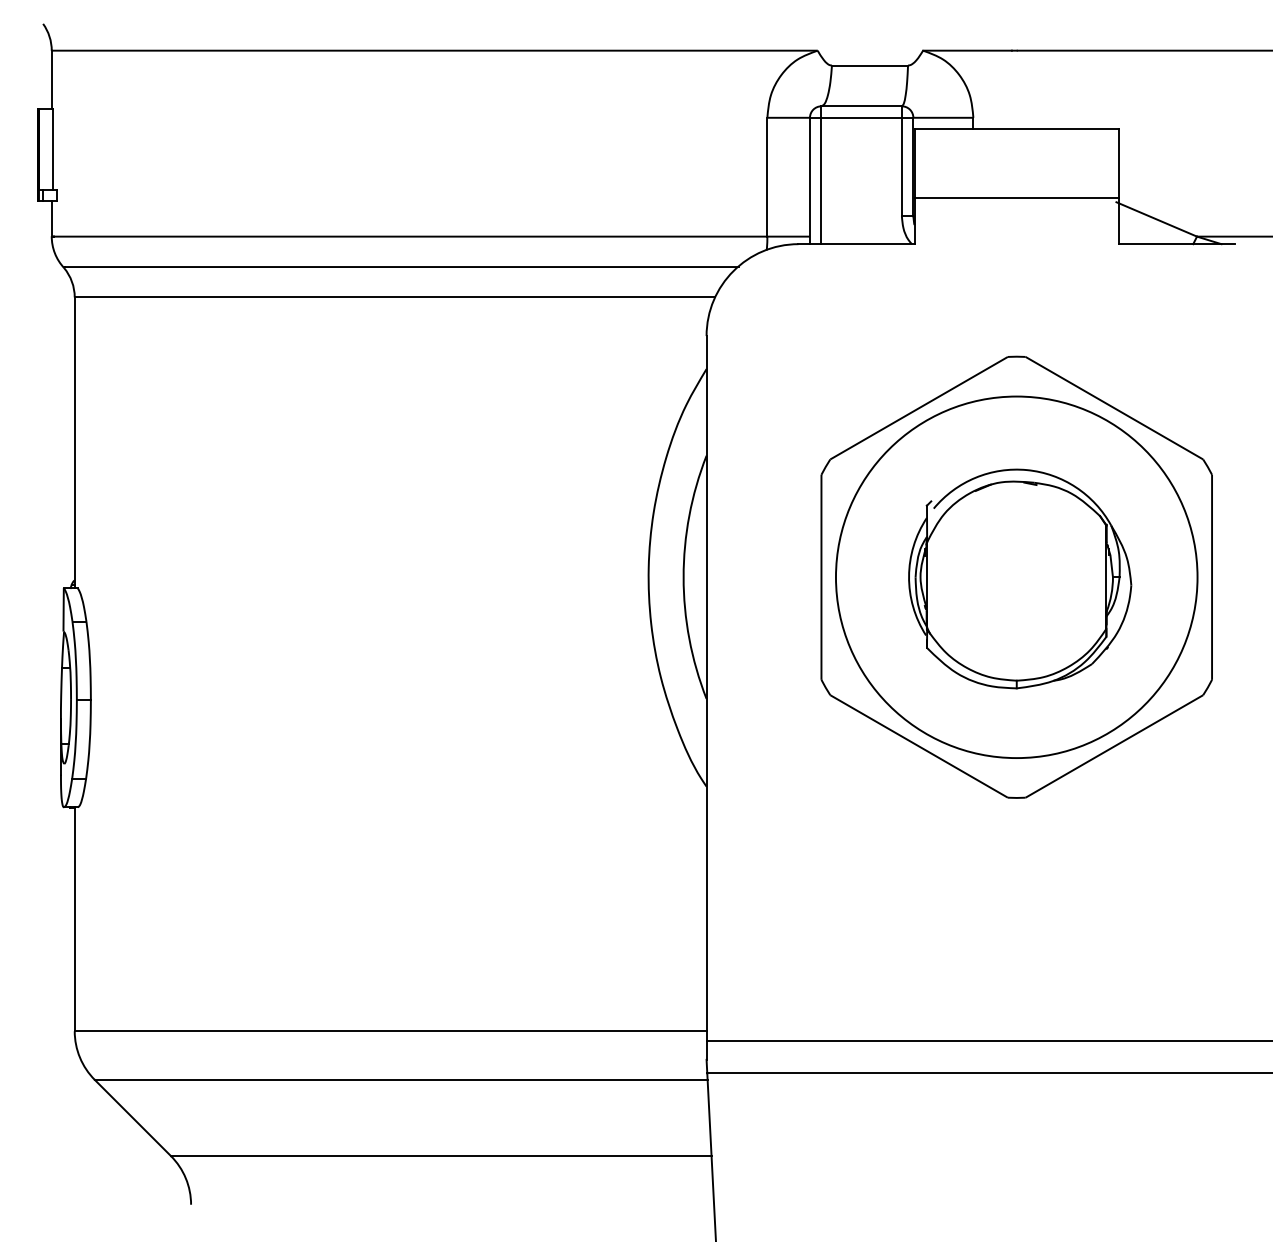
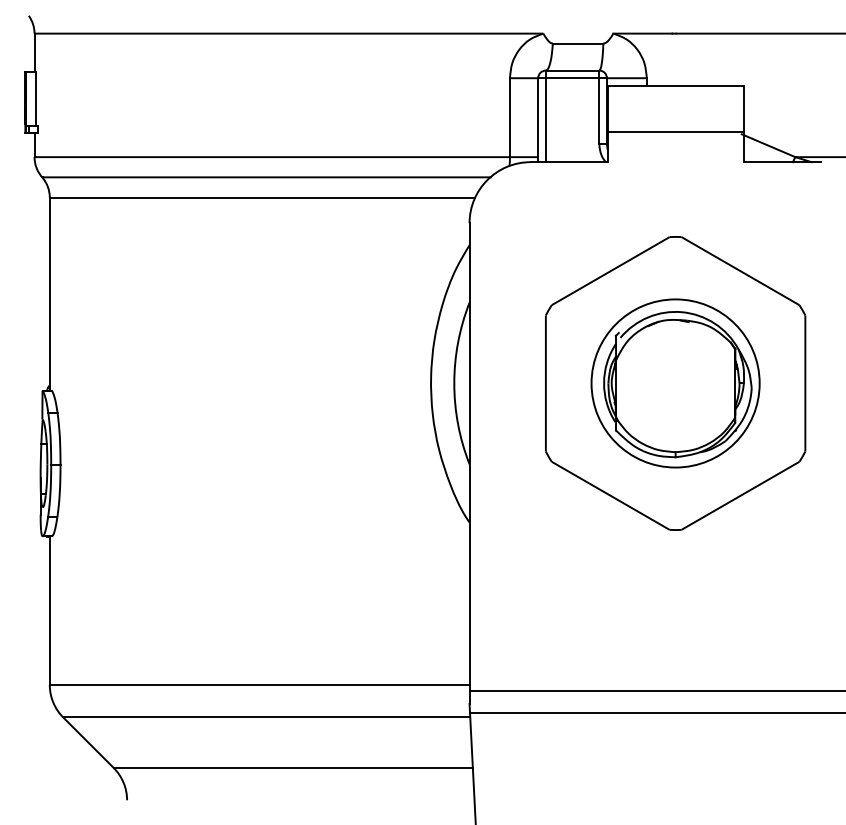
circle: (1016, 577) -> (675, 383), size x0.7

